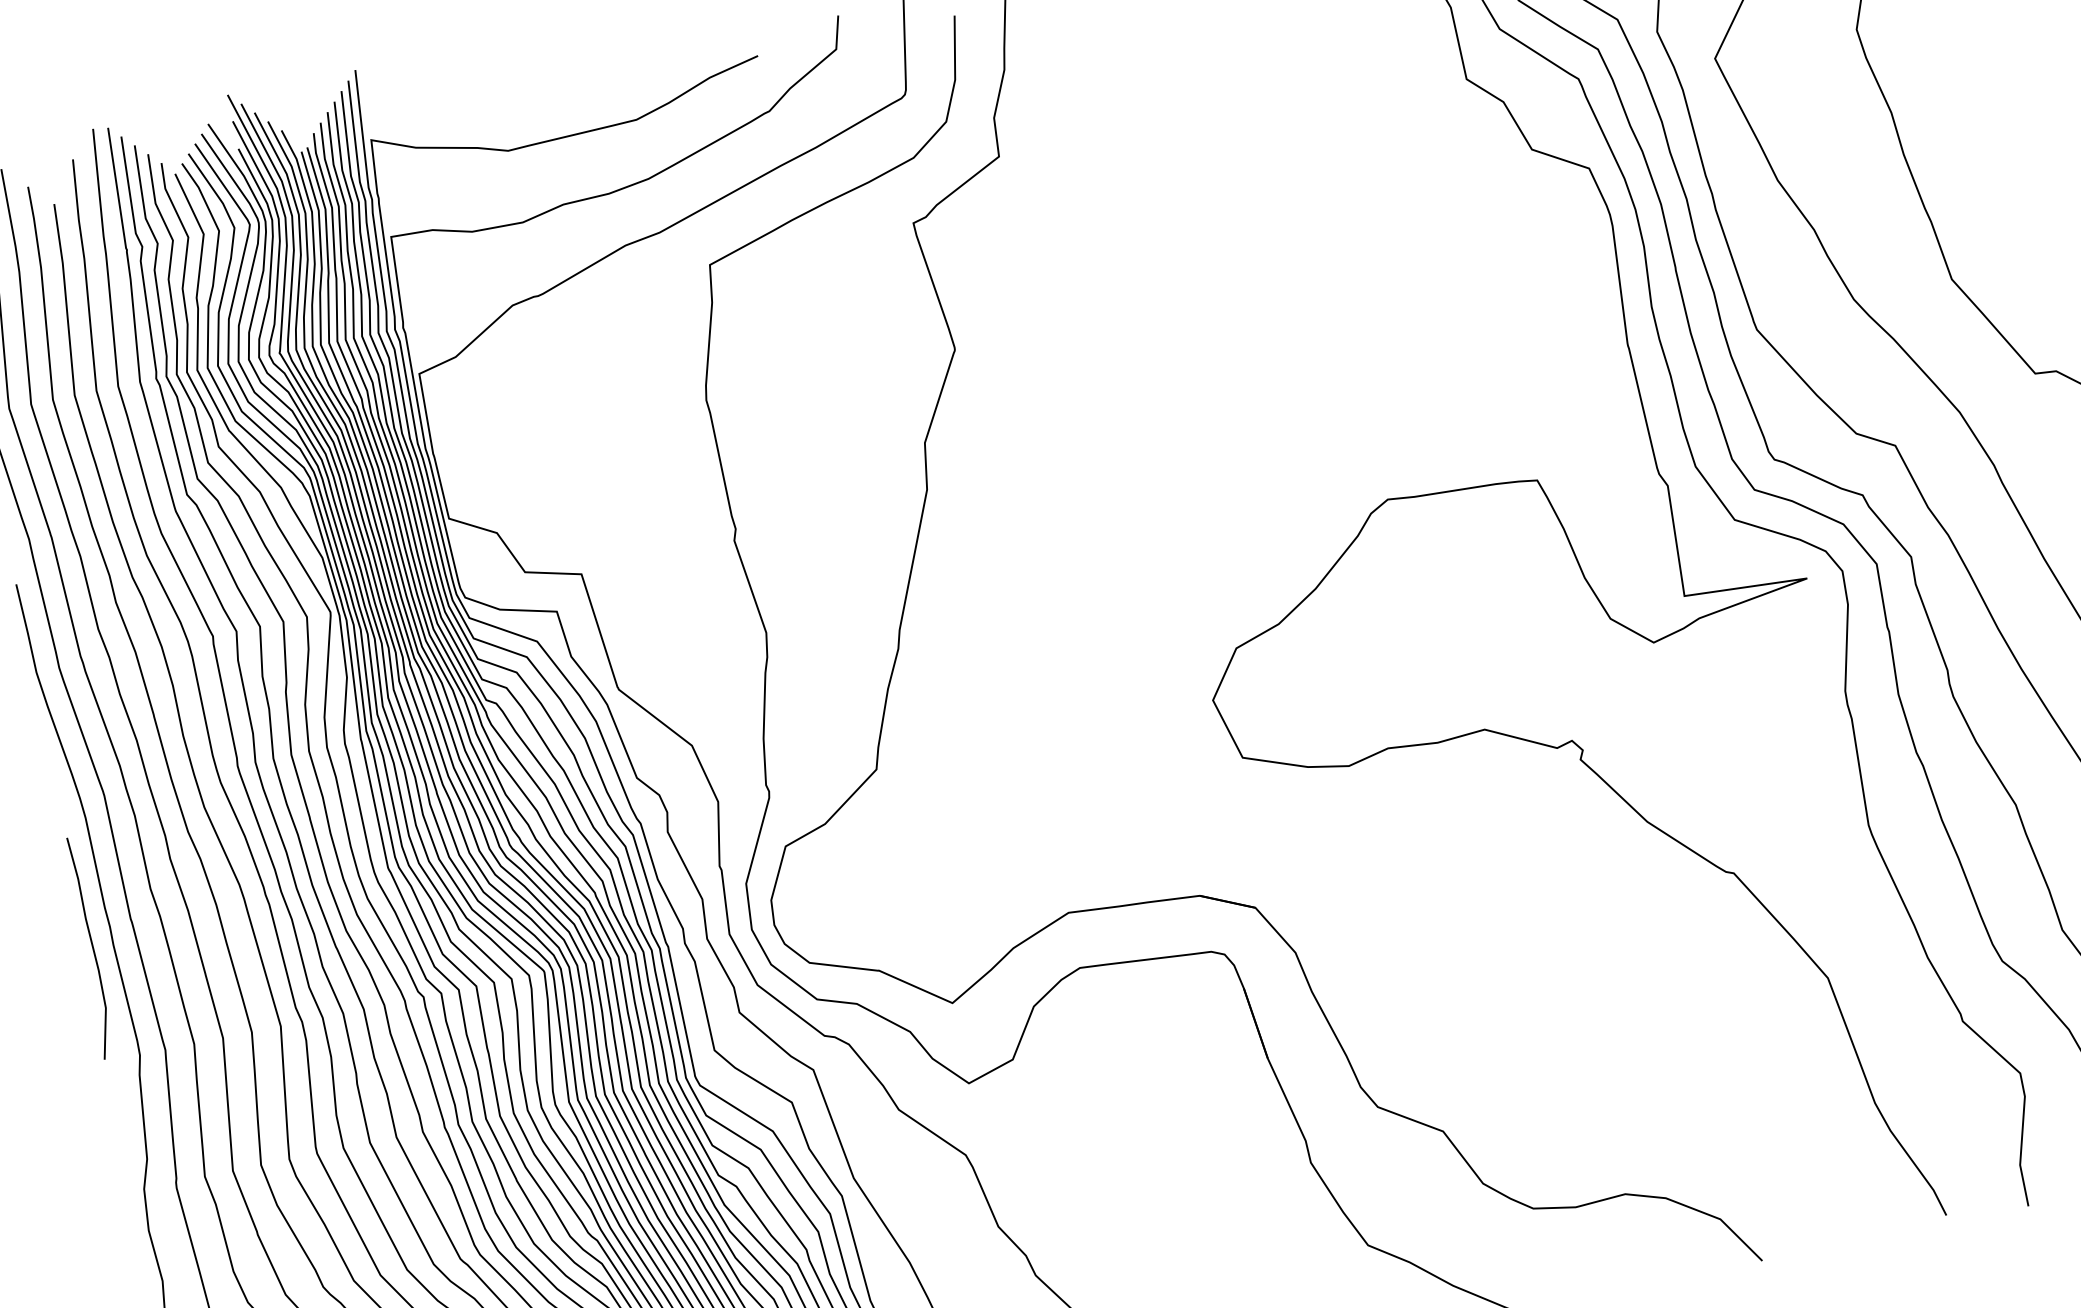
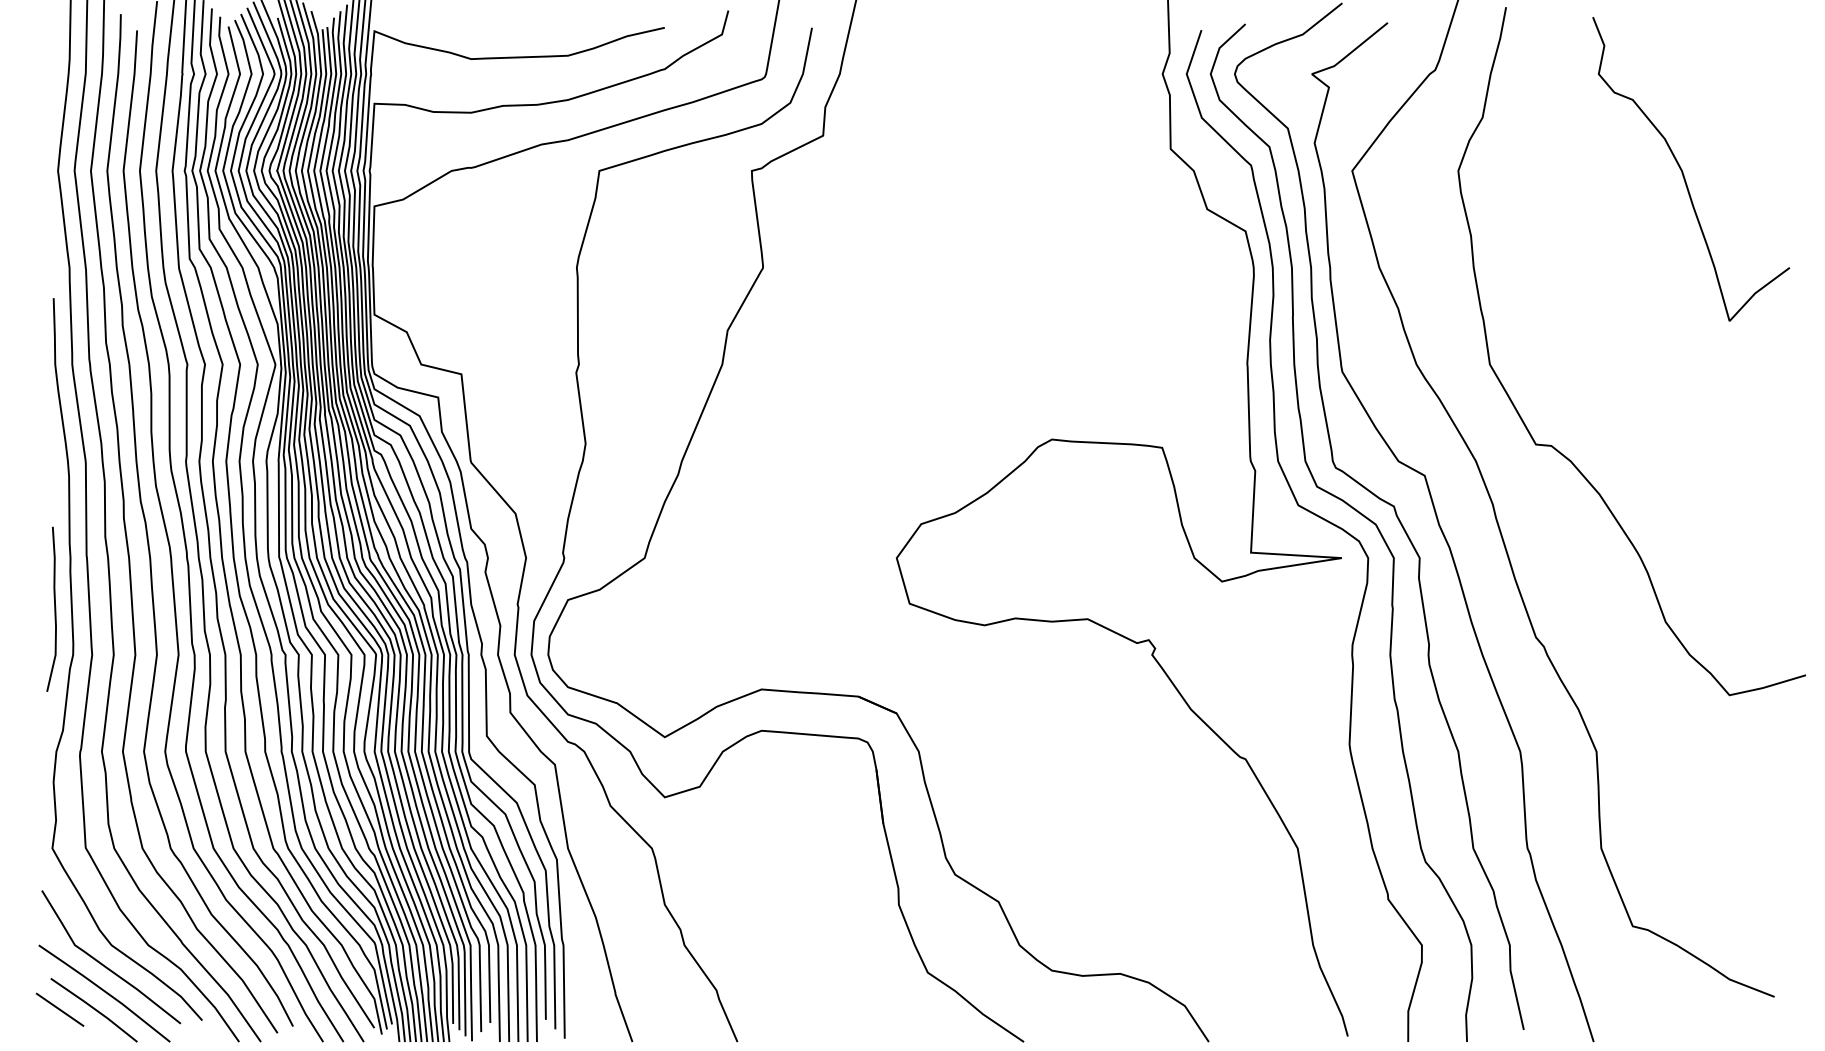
curve: (91, 946) -> (54, 608), moved

